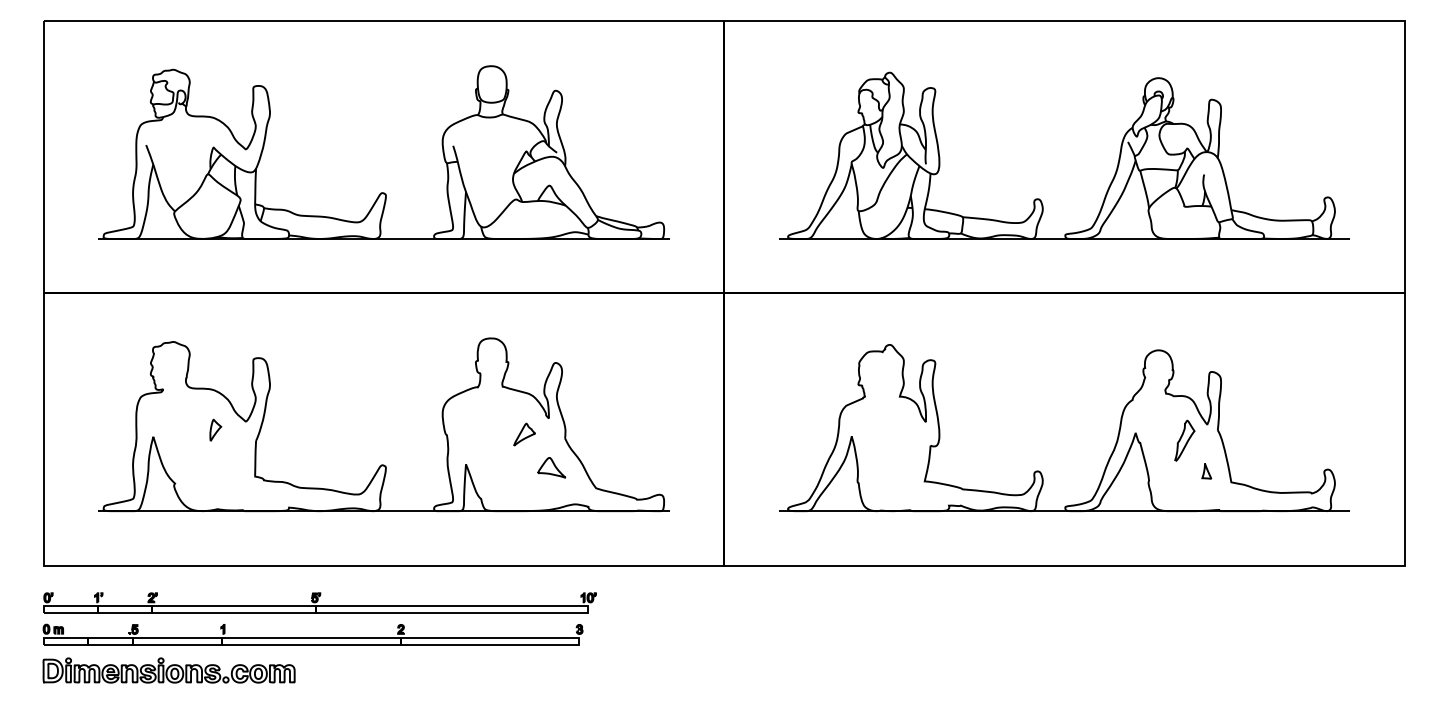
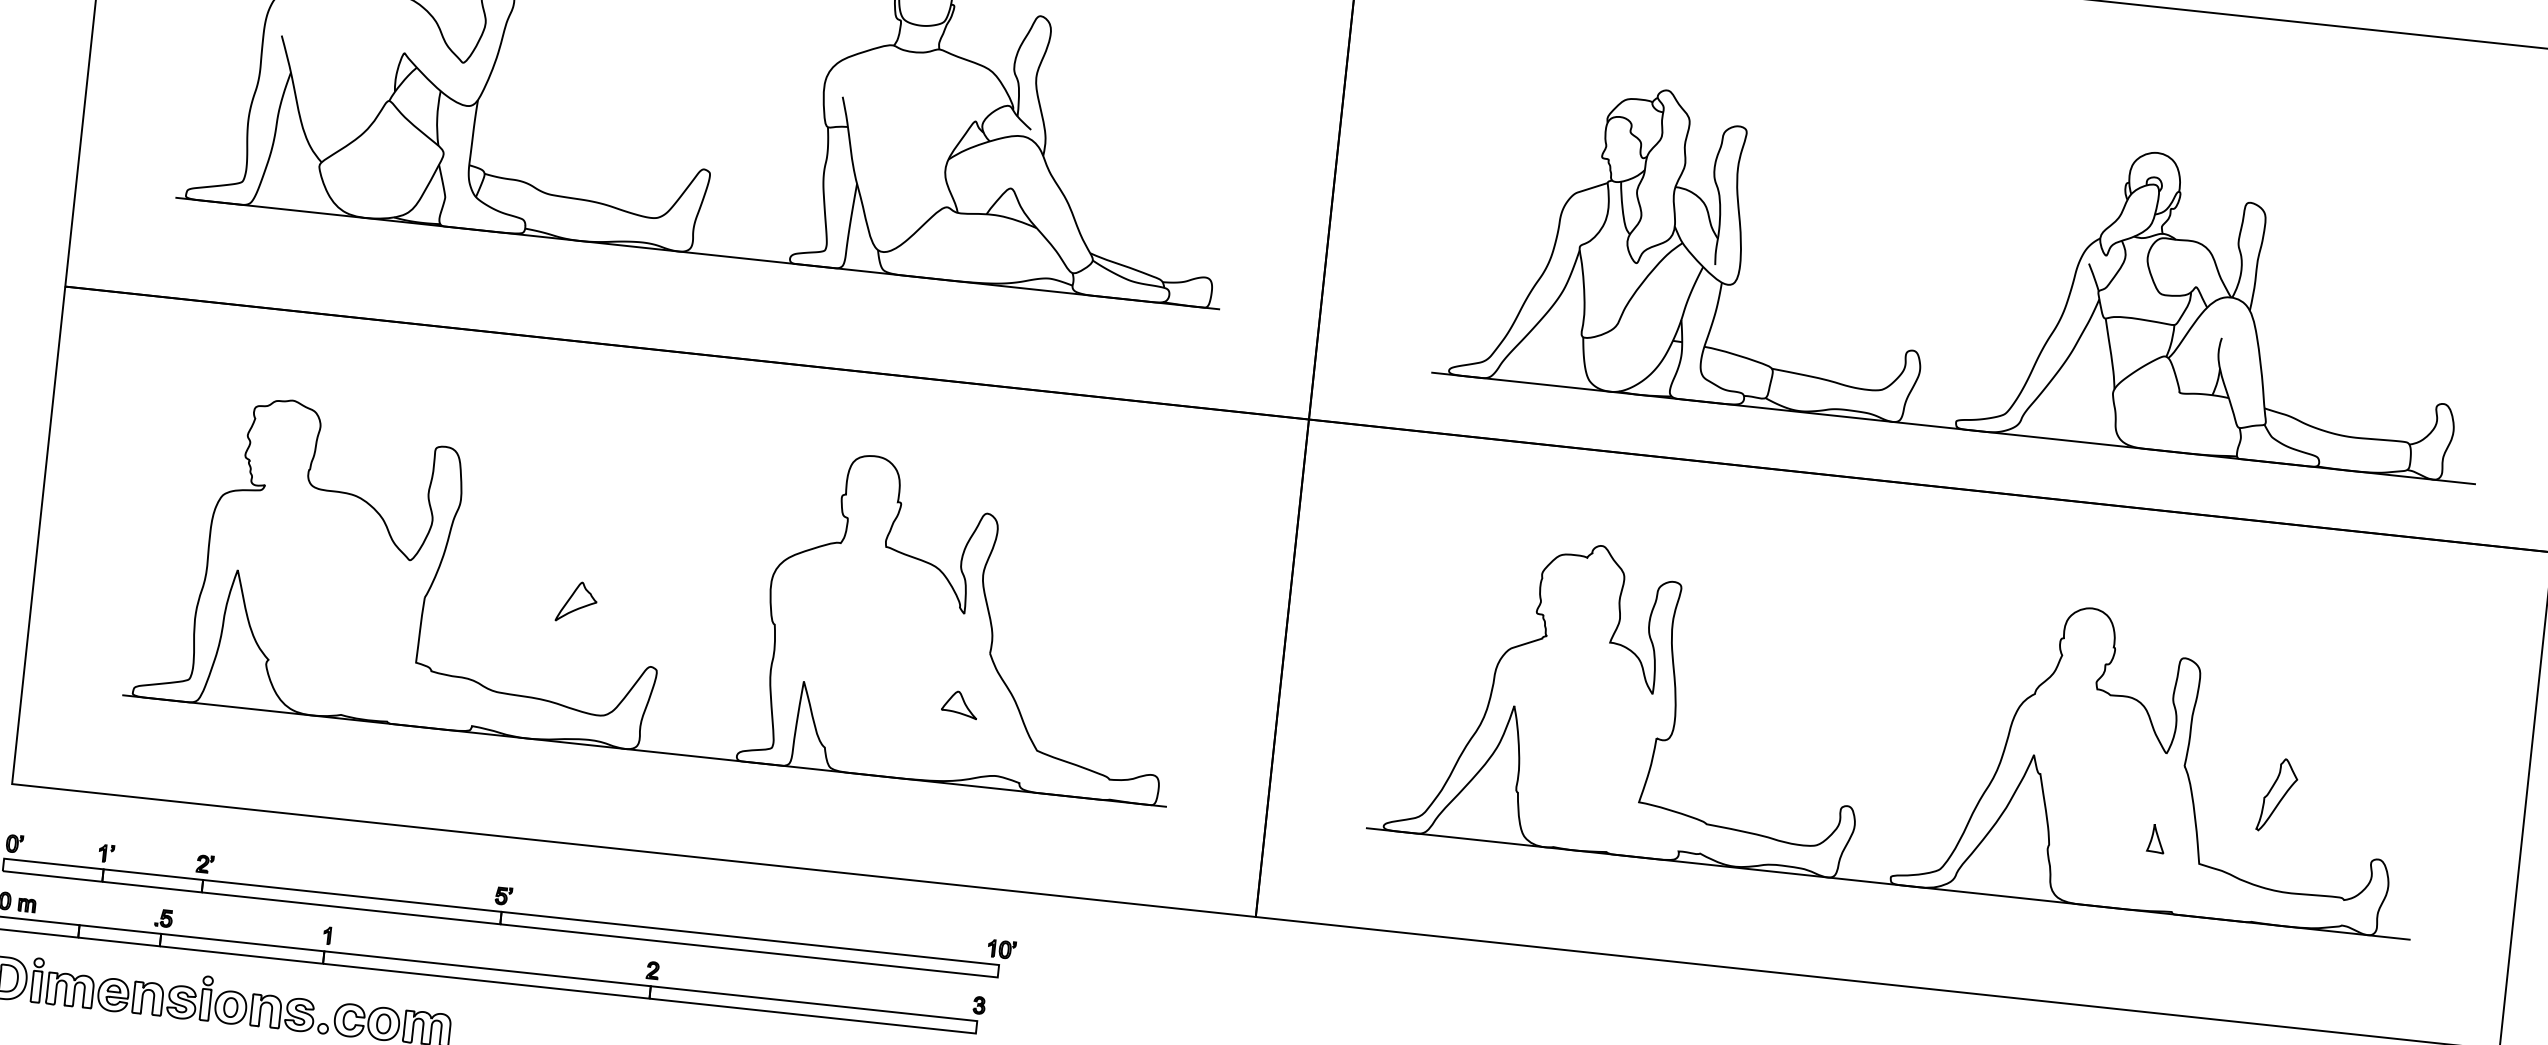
part: (1039, 198) -> (1916, 349), moved
part: (215, 429) -> (352, 568), removed
part: (524, 434) -> (576, 602), moved
part: (1184, 440) -> (2277, 794), moved
part: (551, 467) -> (959, 703), size x0.7

